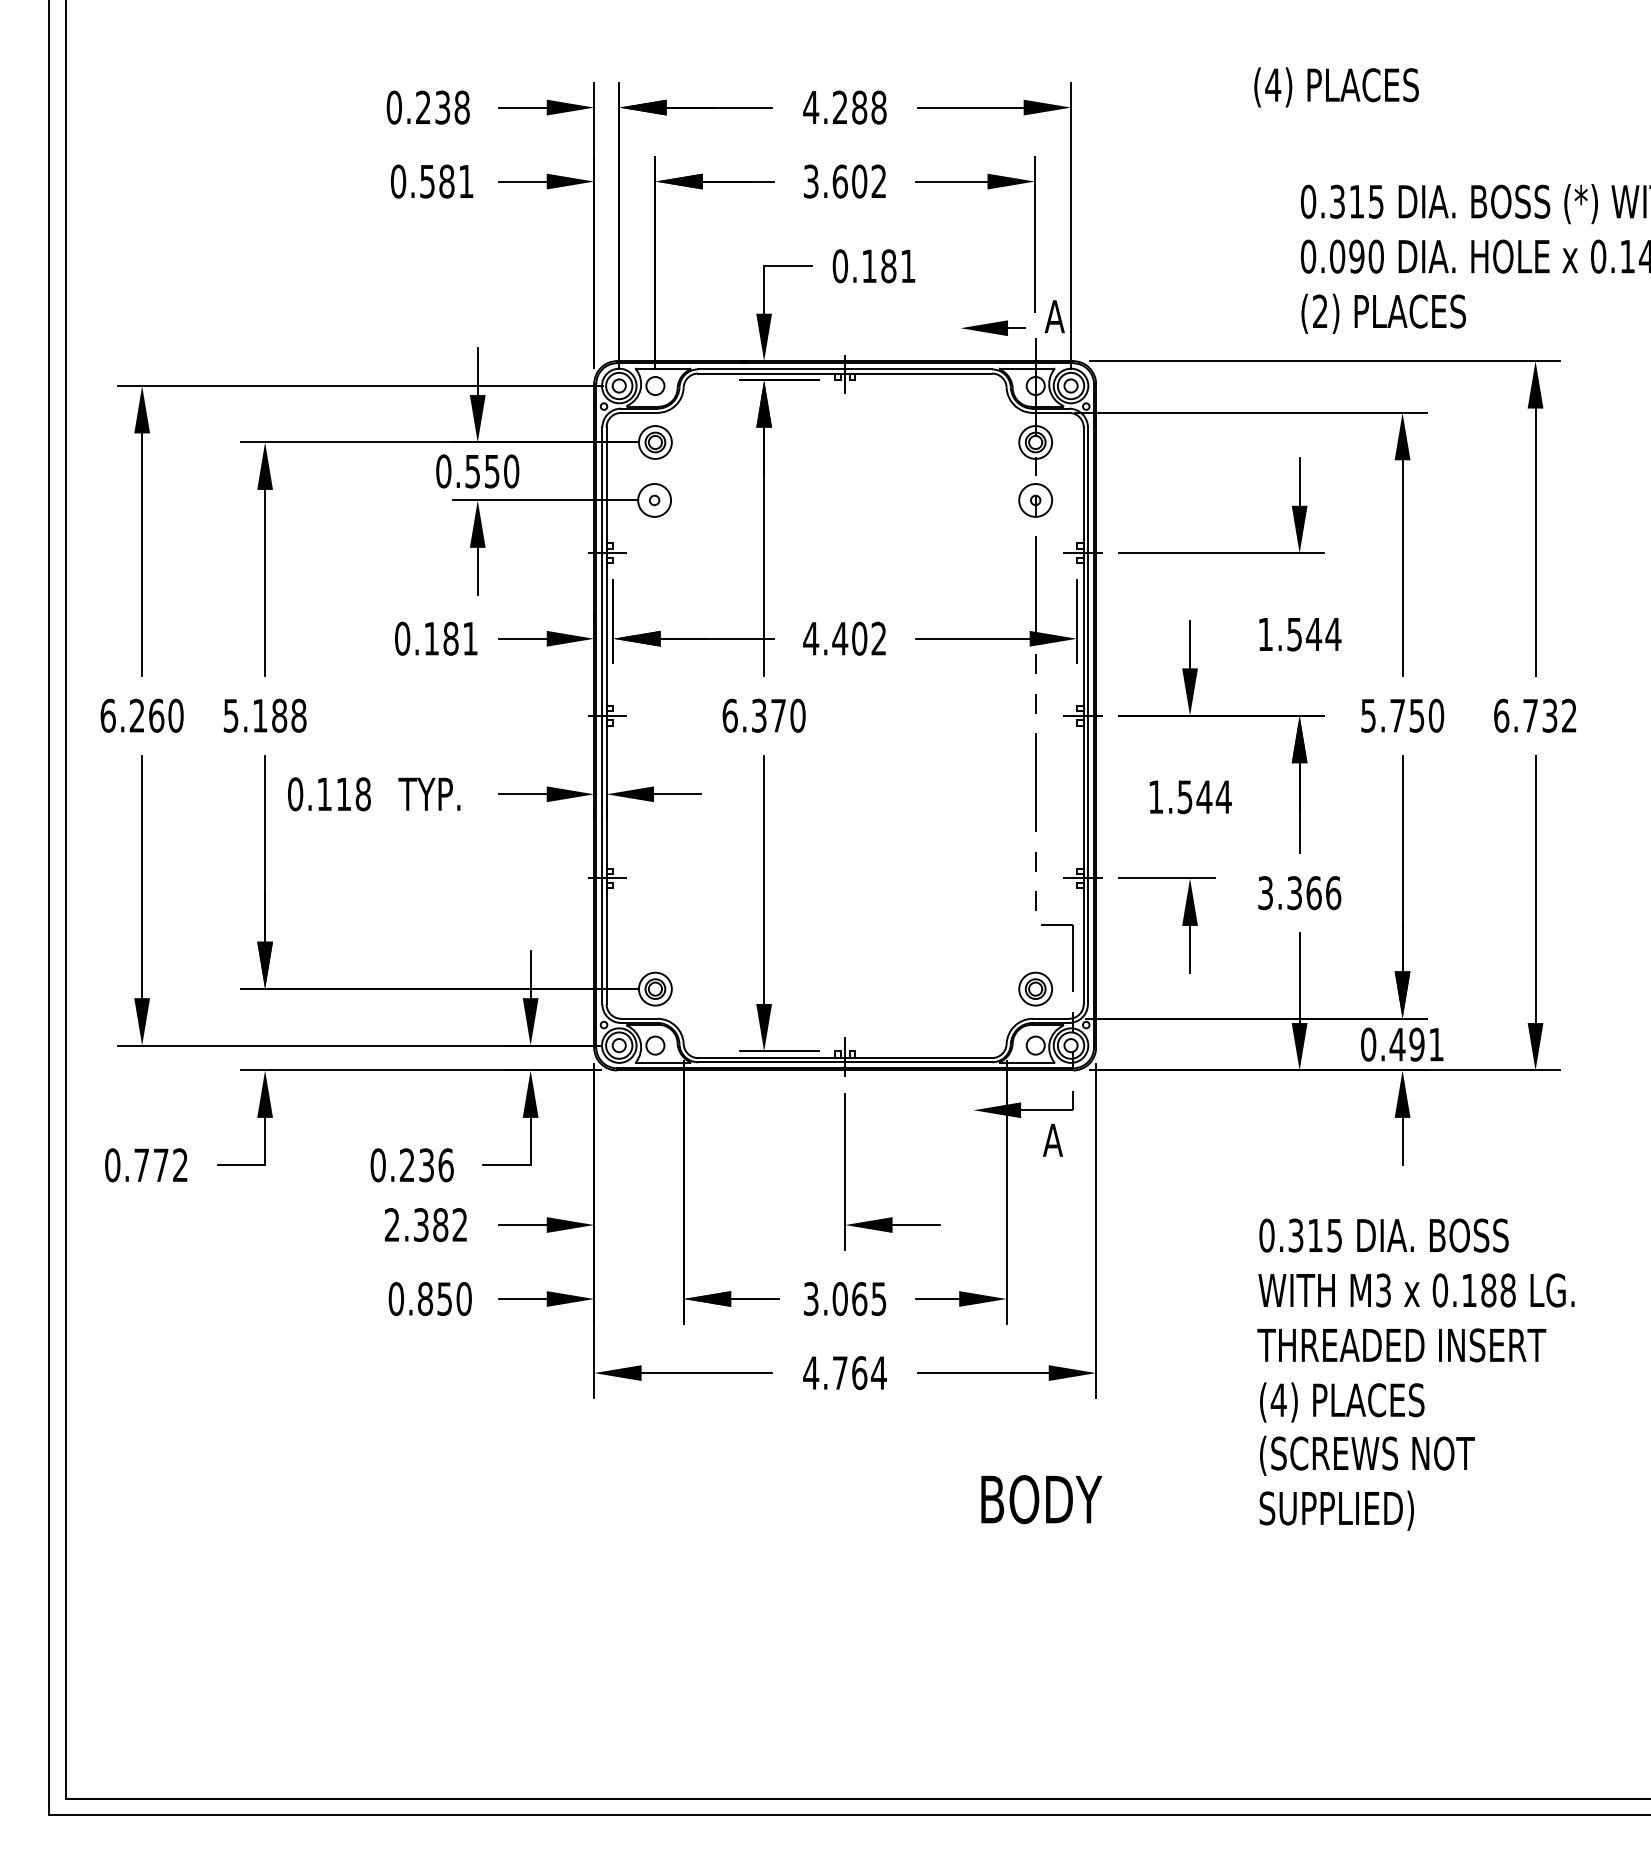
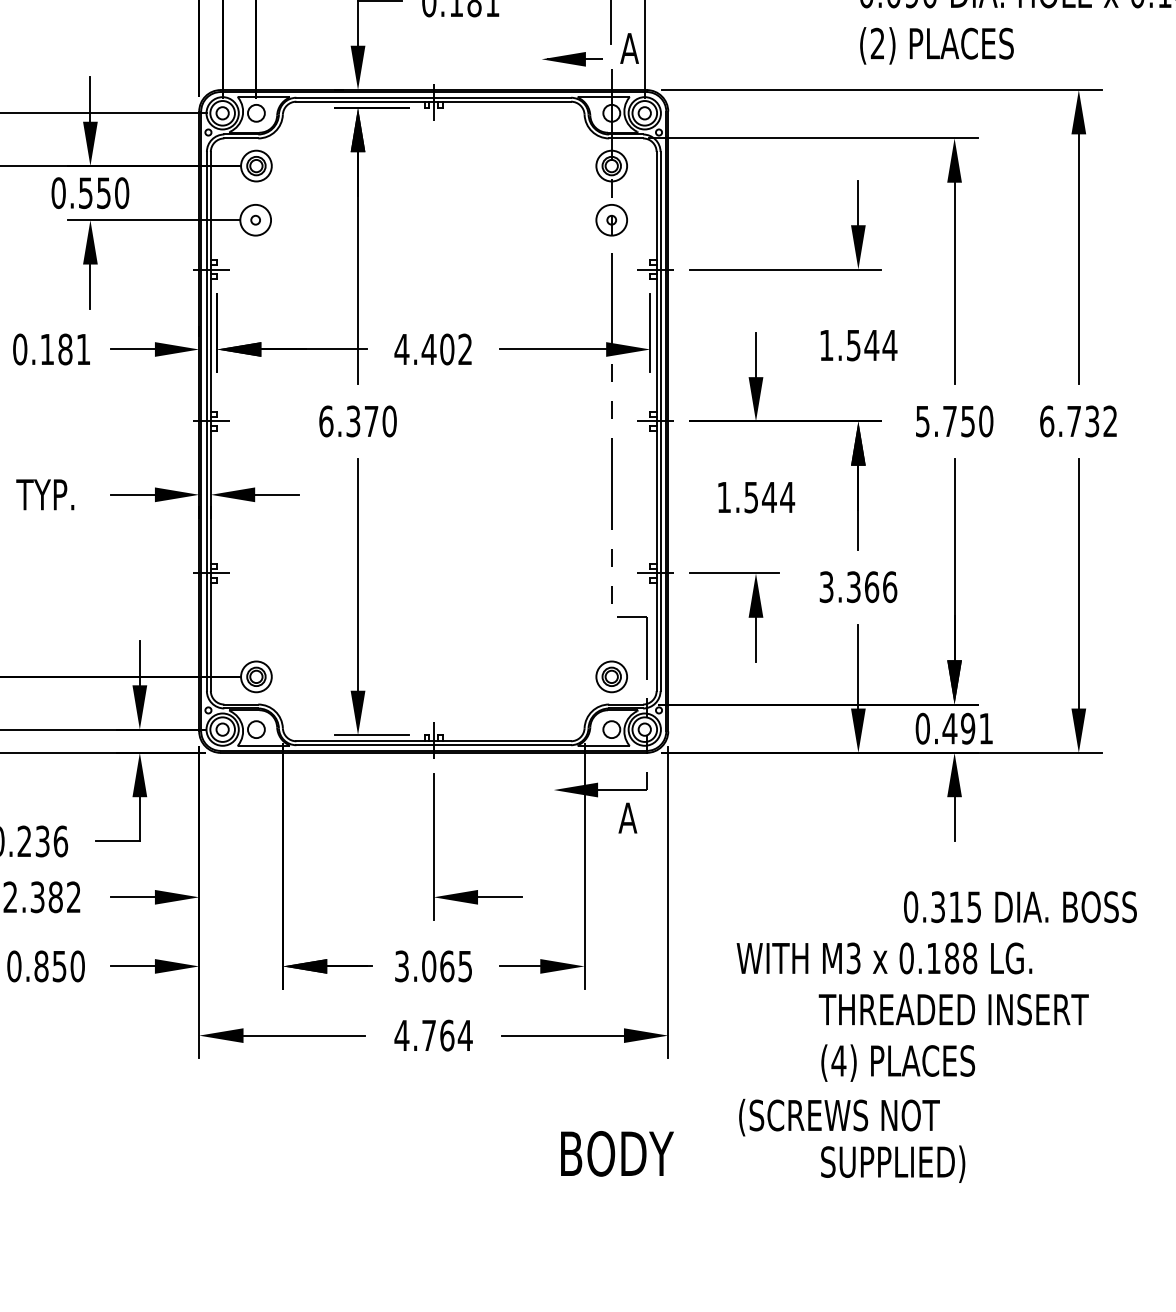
text: (1383, 1235) -> (1019, 907), moved
text: (1416, 1290) -> (884, 958), moved
text: (1367, 1455) -> (839, 1117), moved

